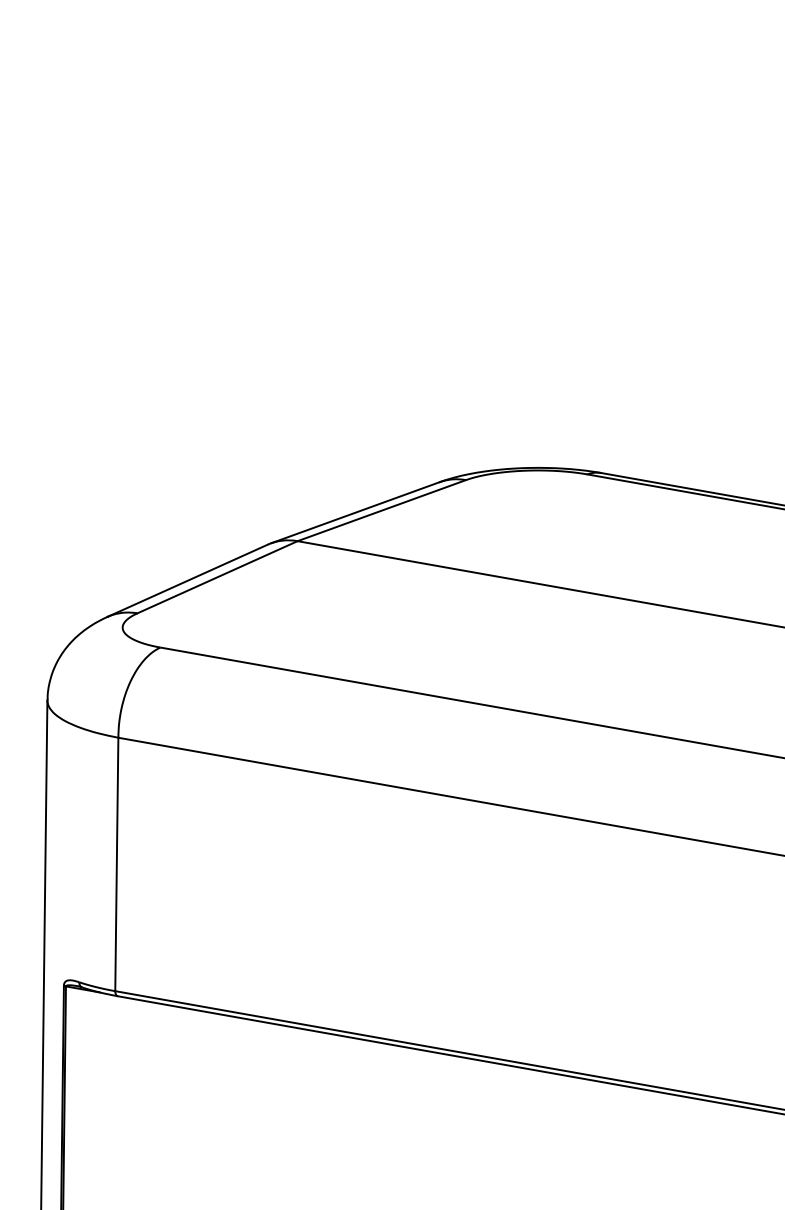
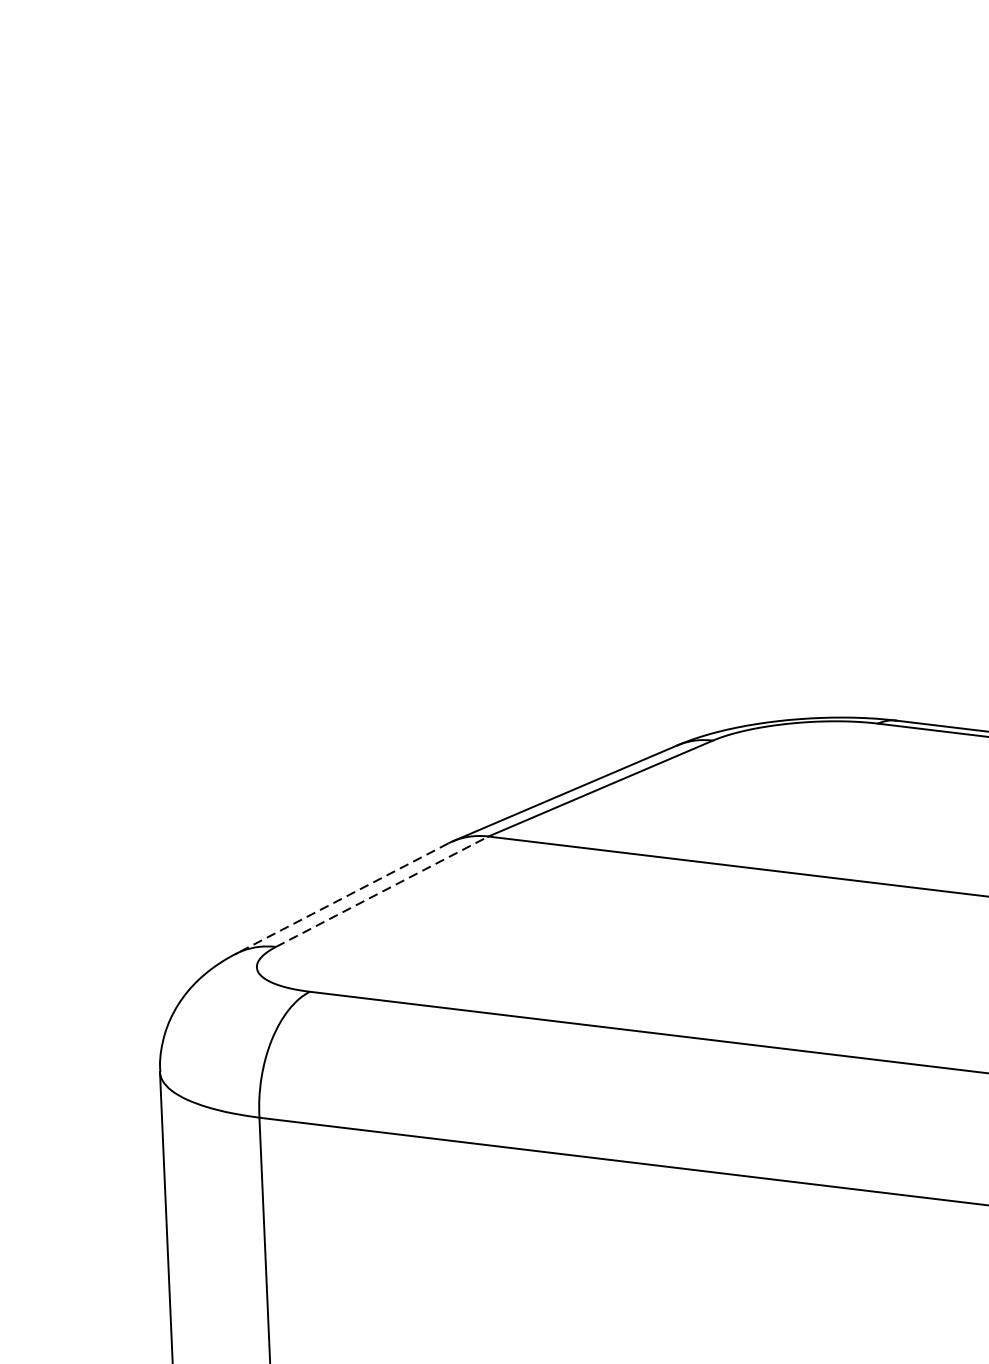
line: (217, 577) -> (382, 892), solid -> dashed
line: (187, 580) -> (341, 898), solid -> dashed

